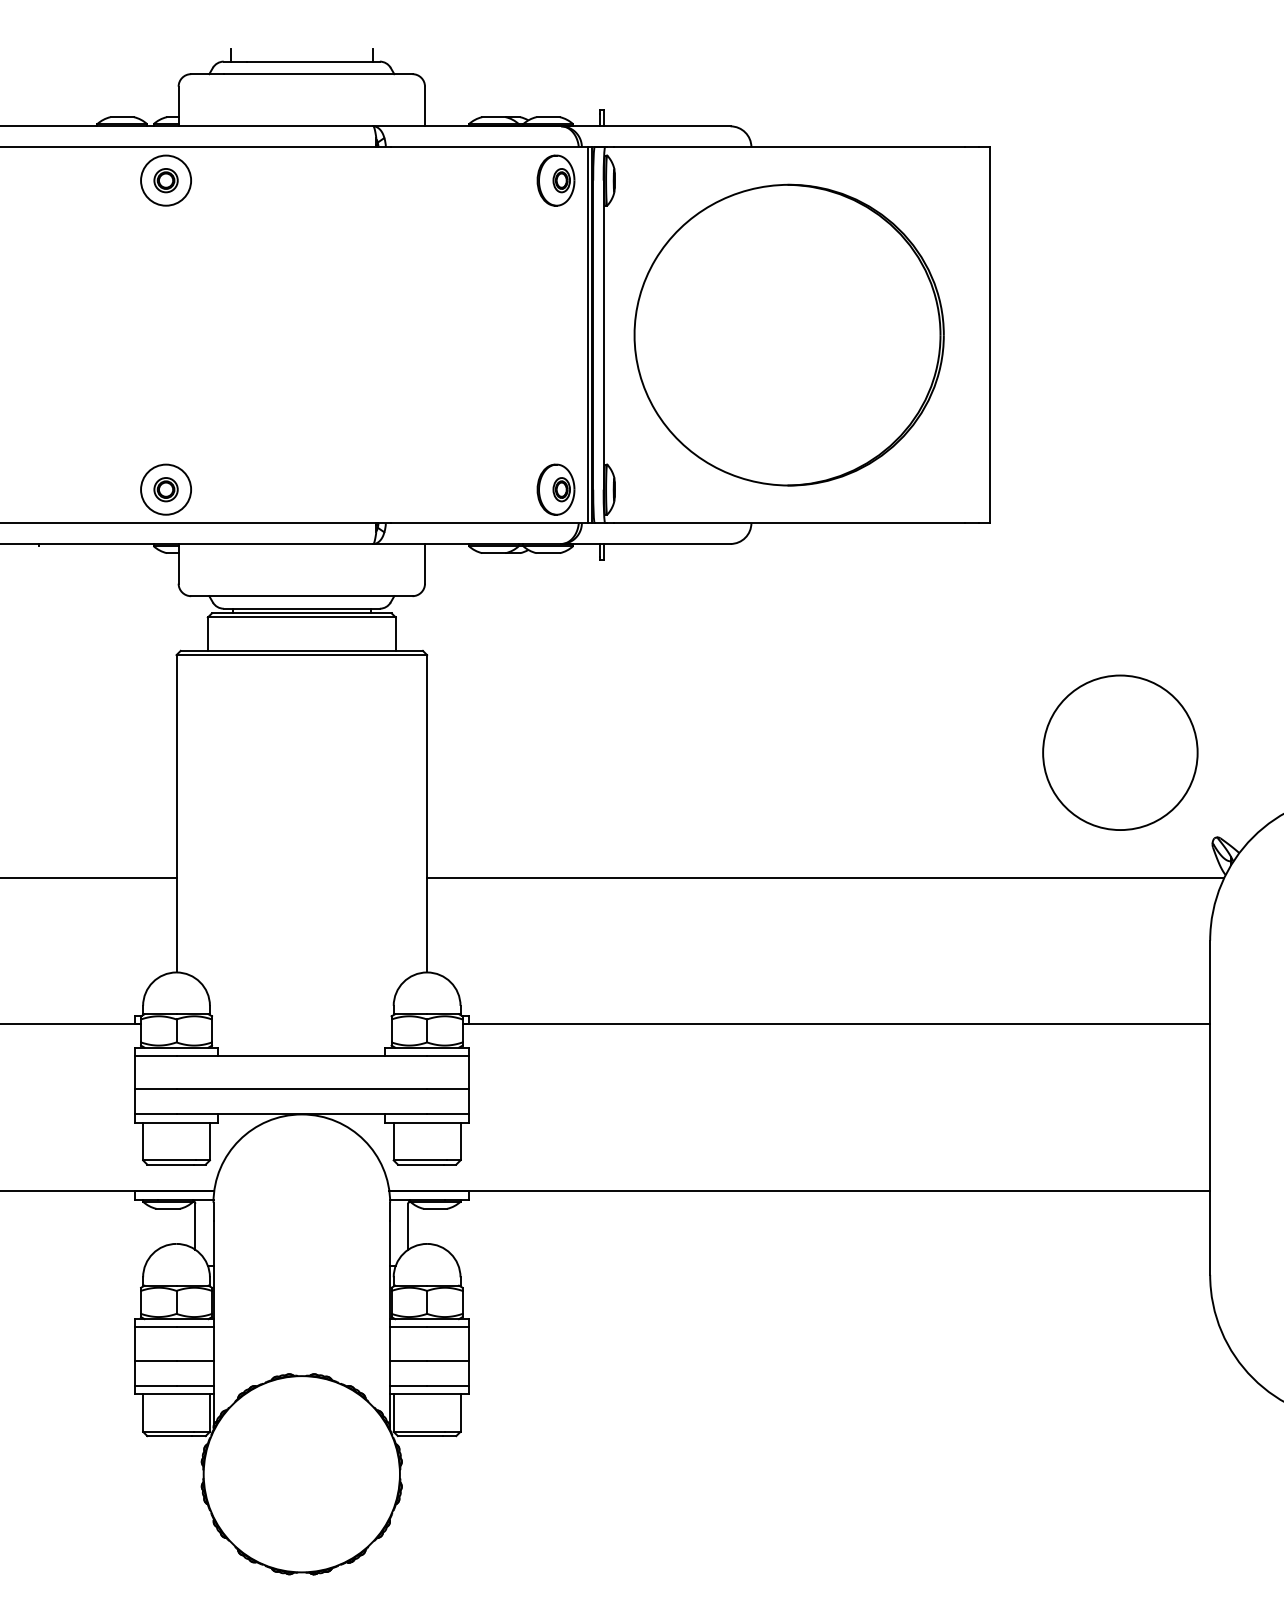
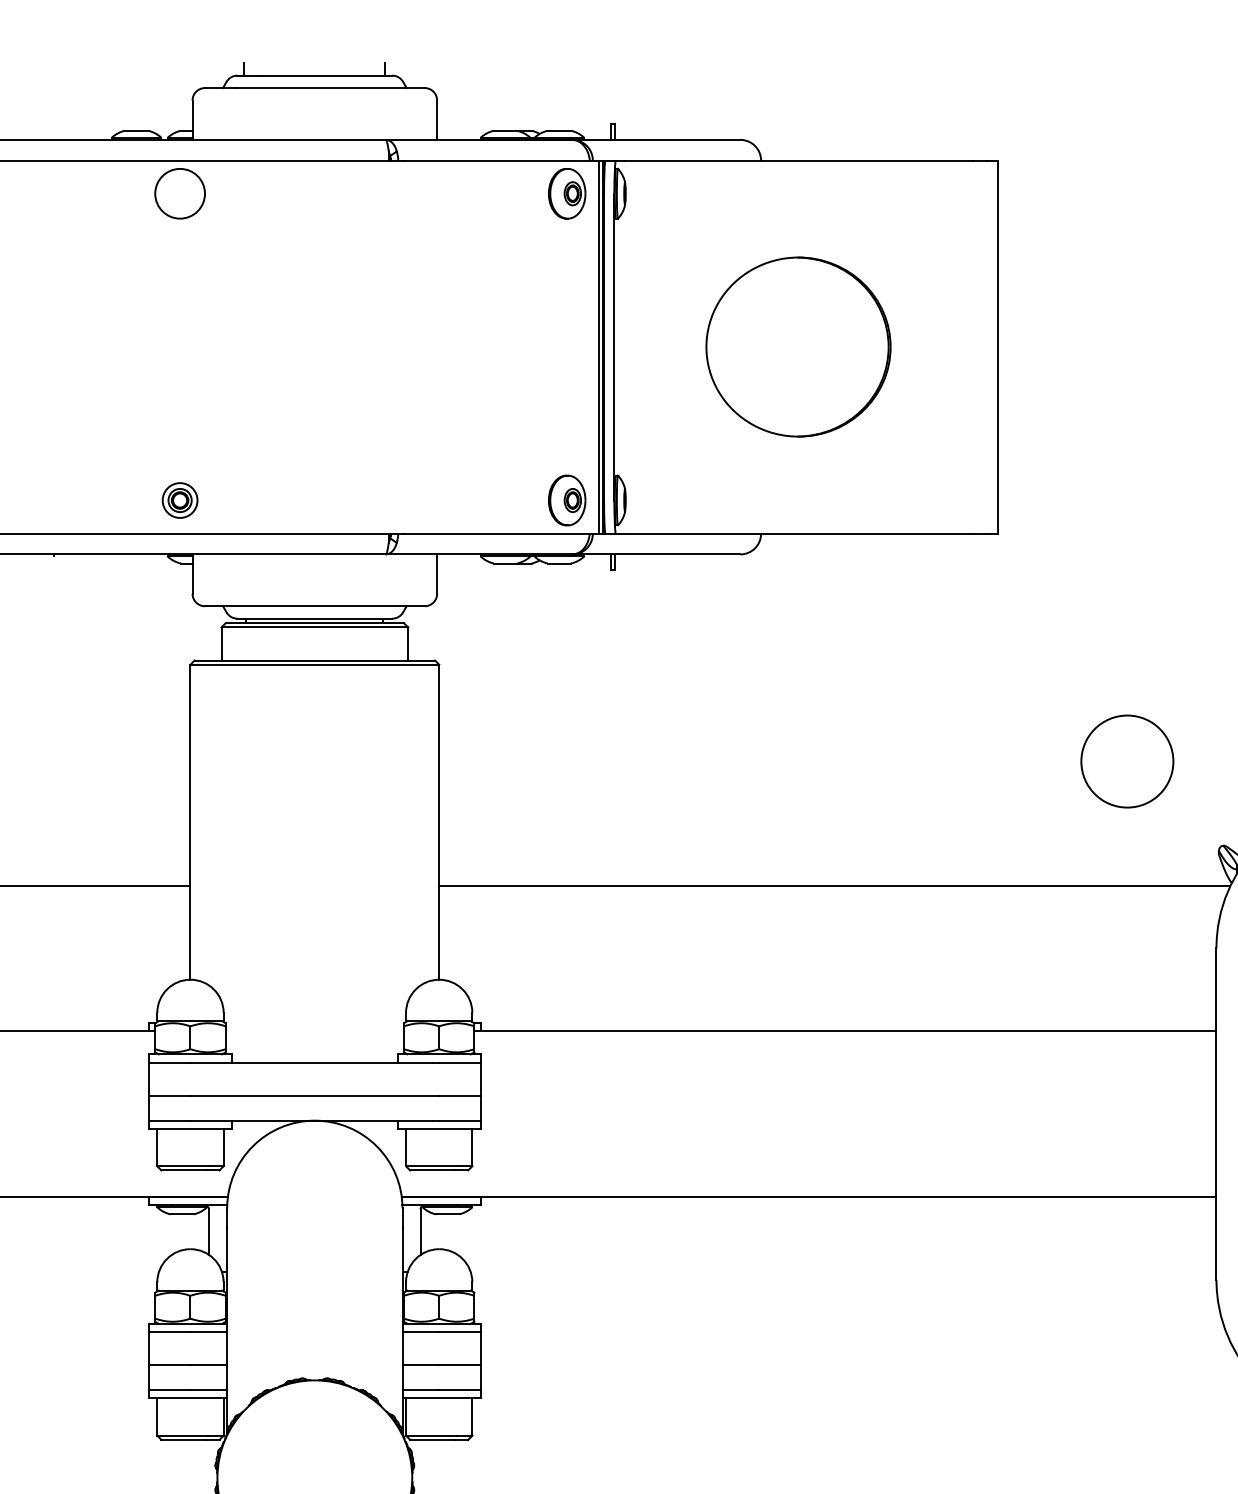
part: (165, 180) -> (179, 193), removed
part: (788, 334) -> (797, 346), size x0.6
circle: (166, 489) -> (180, 500), size x0.7
circle: (1120, 752) -> (1127, 761), size x0.6

